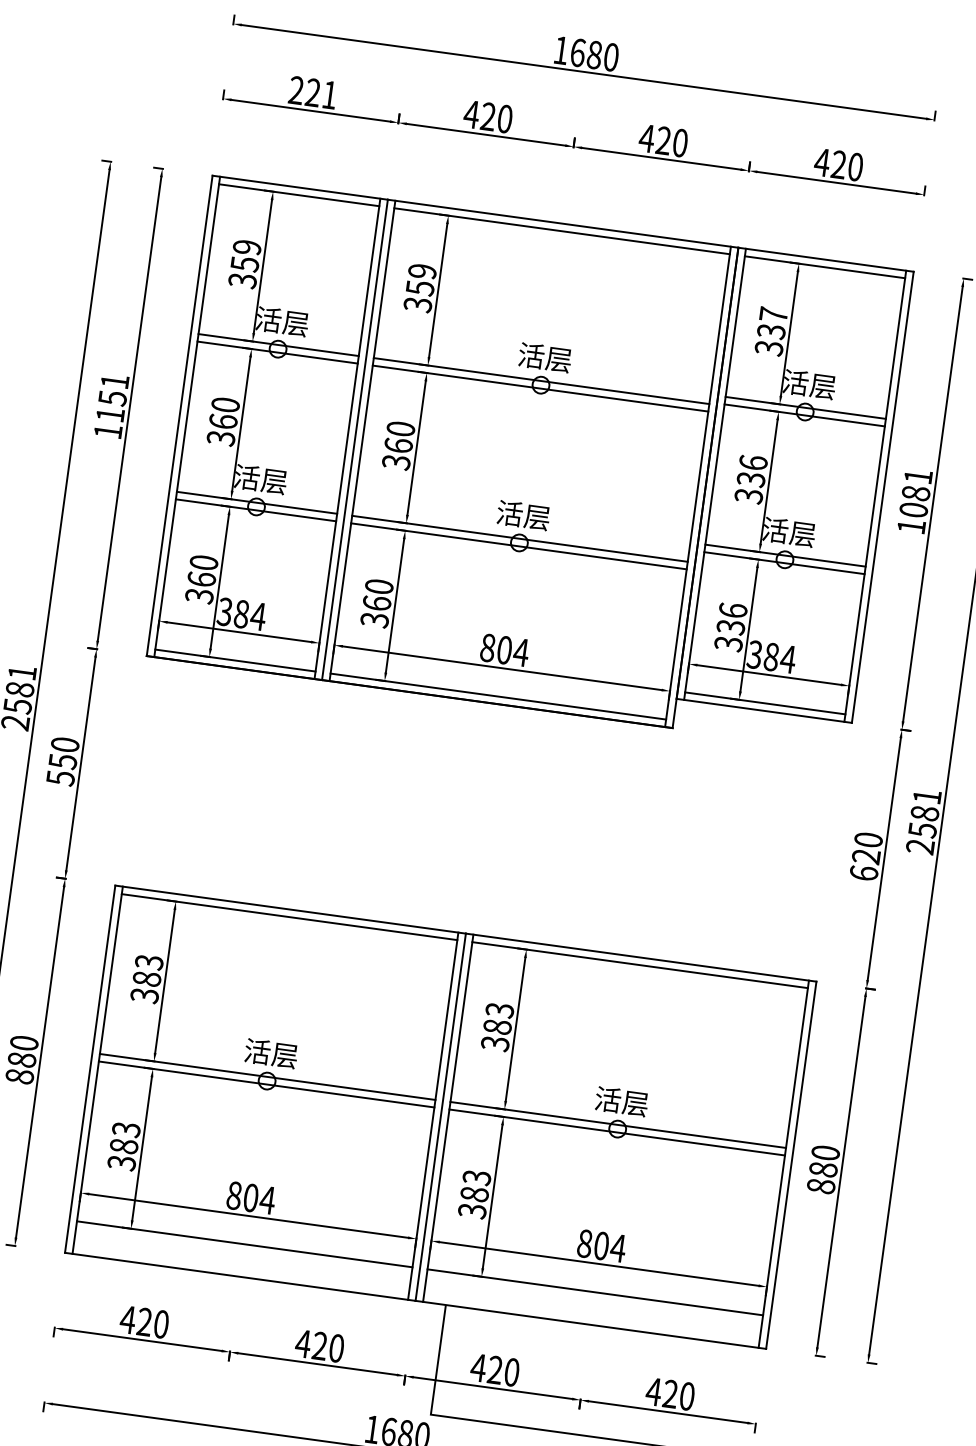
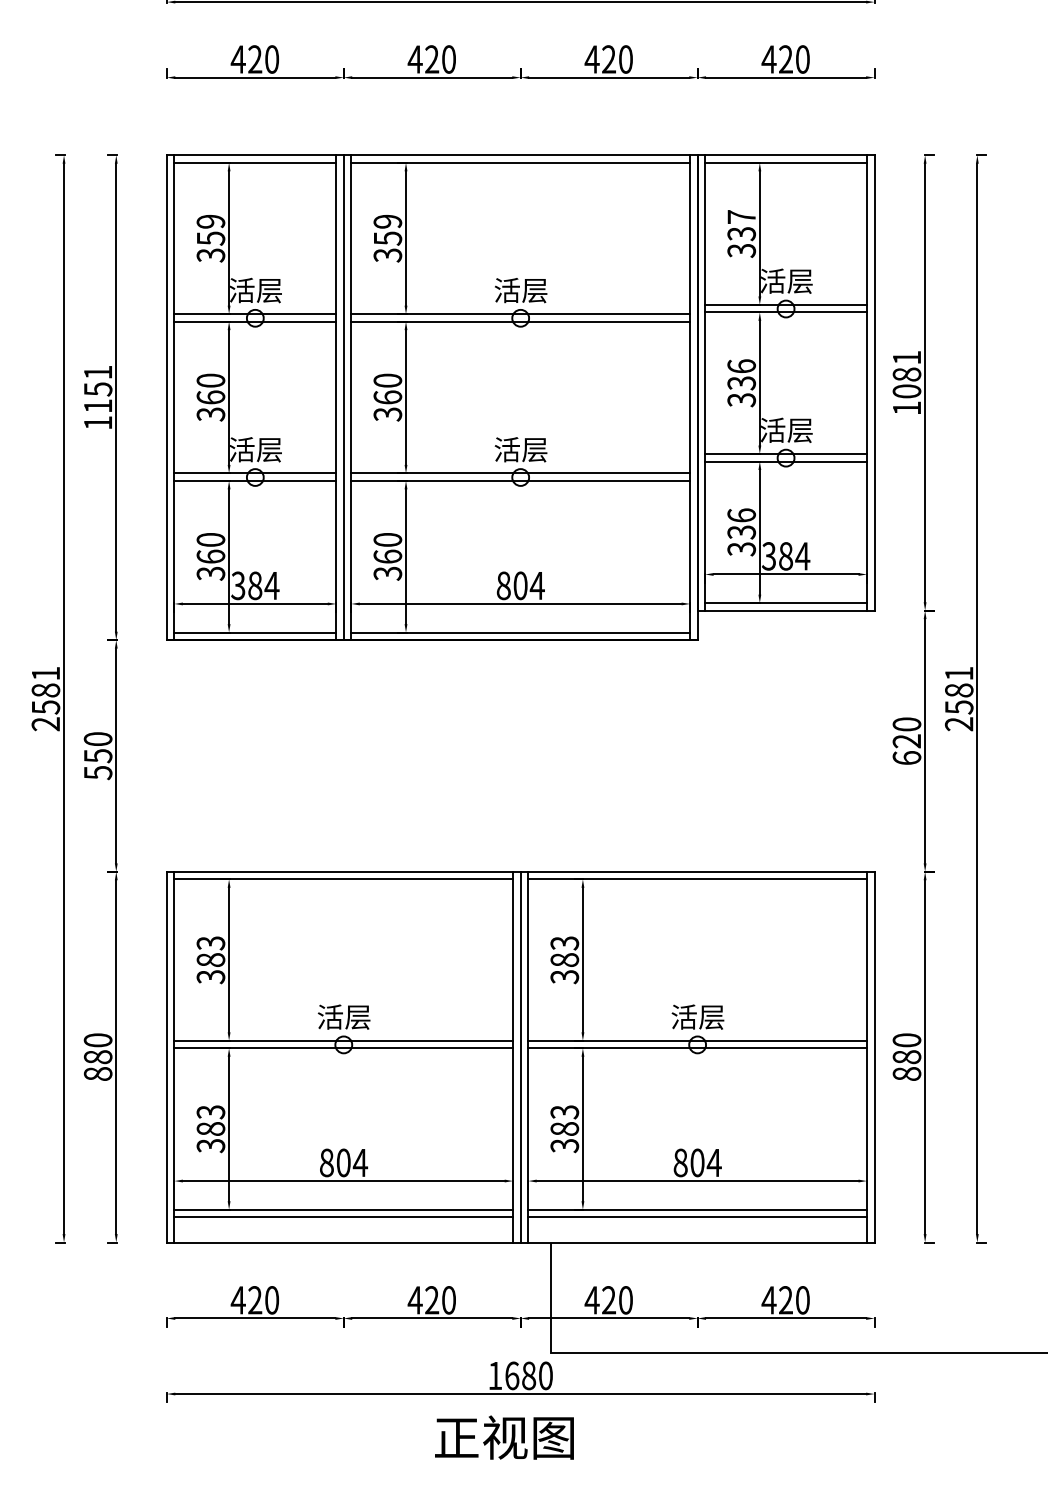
text: (312, 92) -> (254, 59), 221 -> 420
line: (243, 1252) -> (343, 1217), added
line: (594, 1300) -> (697, 1217), added

